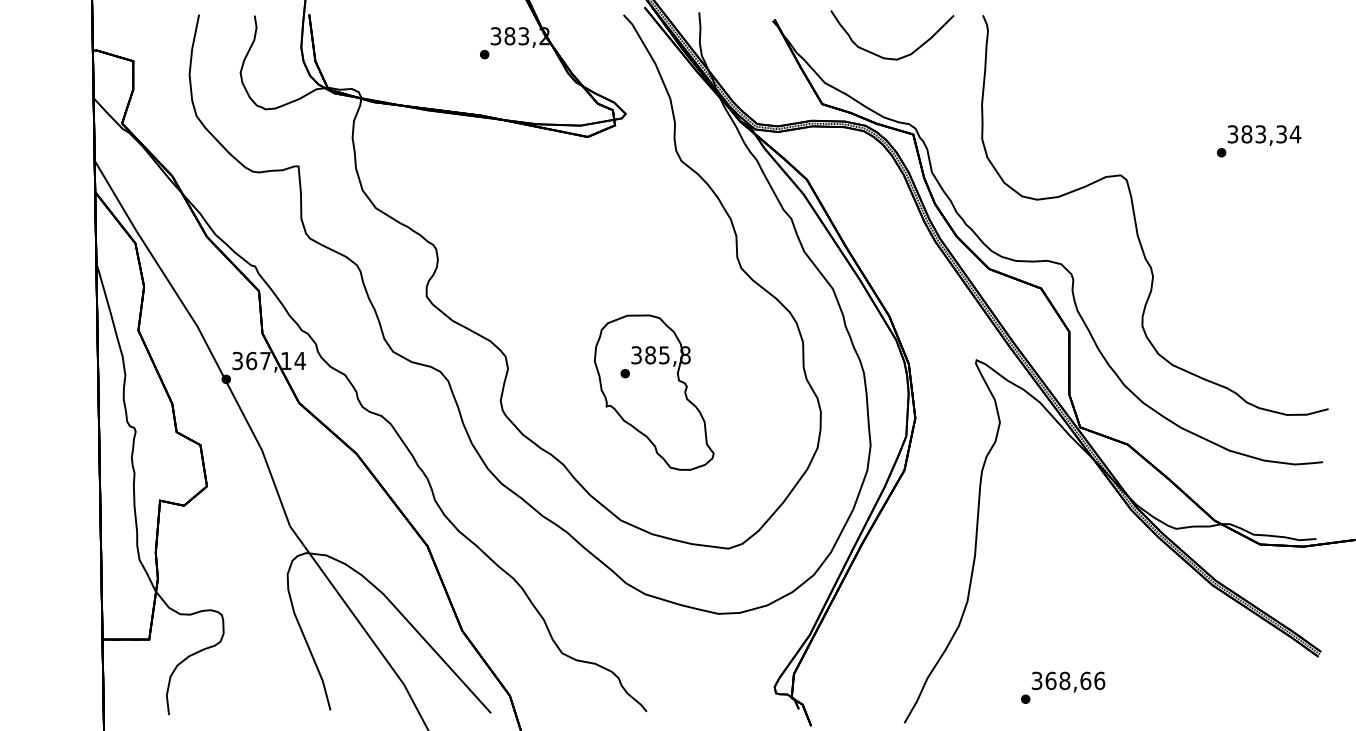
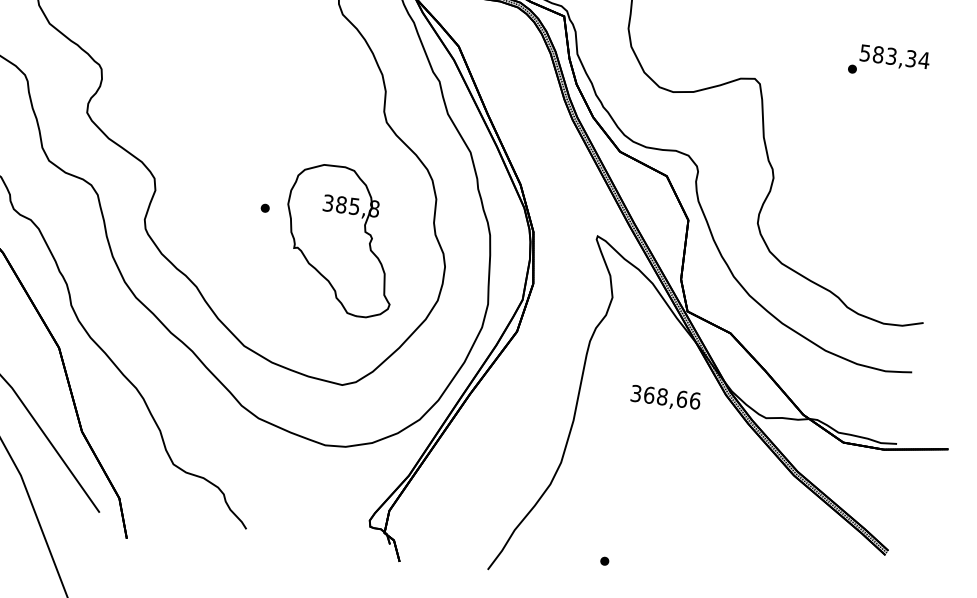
text: (1233, 133) -> (865, 52), 383,34 -> 583,34
part: (654, 392) -> (340, 240), moved
text: (1068, 681) -> (665, 397), moved

